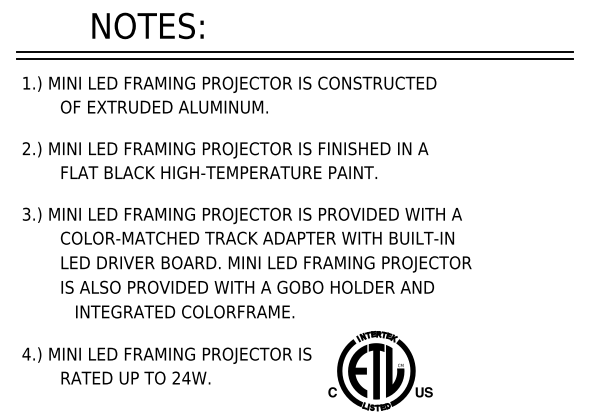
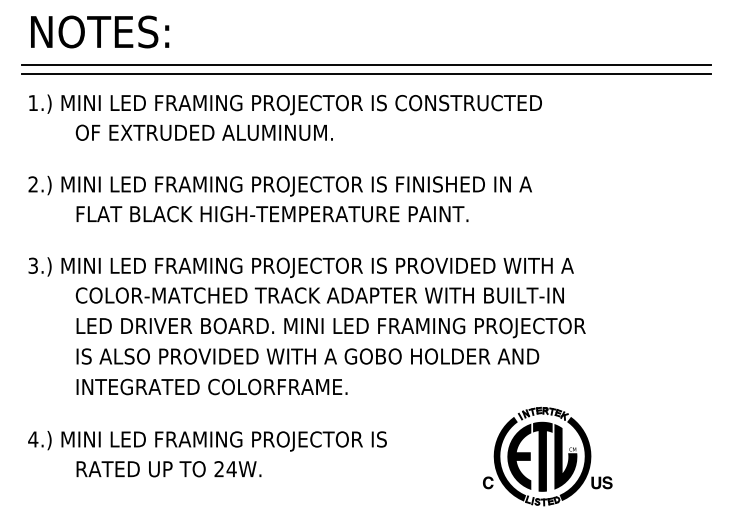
text: (148, 25) -> (100, 31), moved
text: (184, 311) -> (211, 386), moved
part: (380, 371) -> (547, 456), moved

